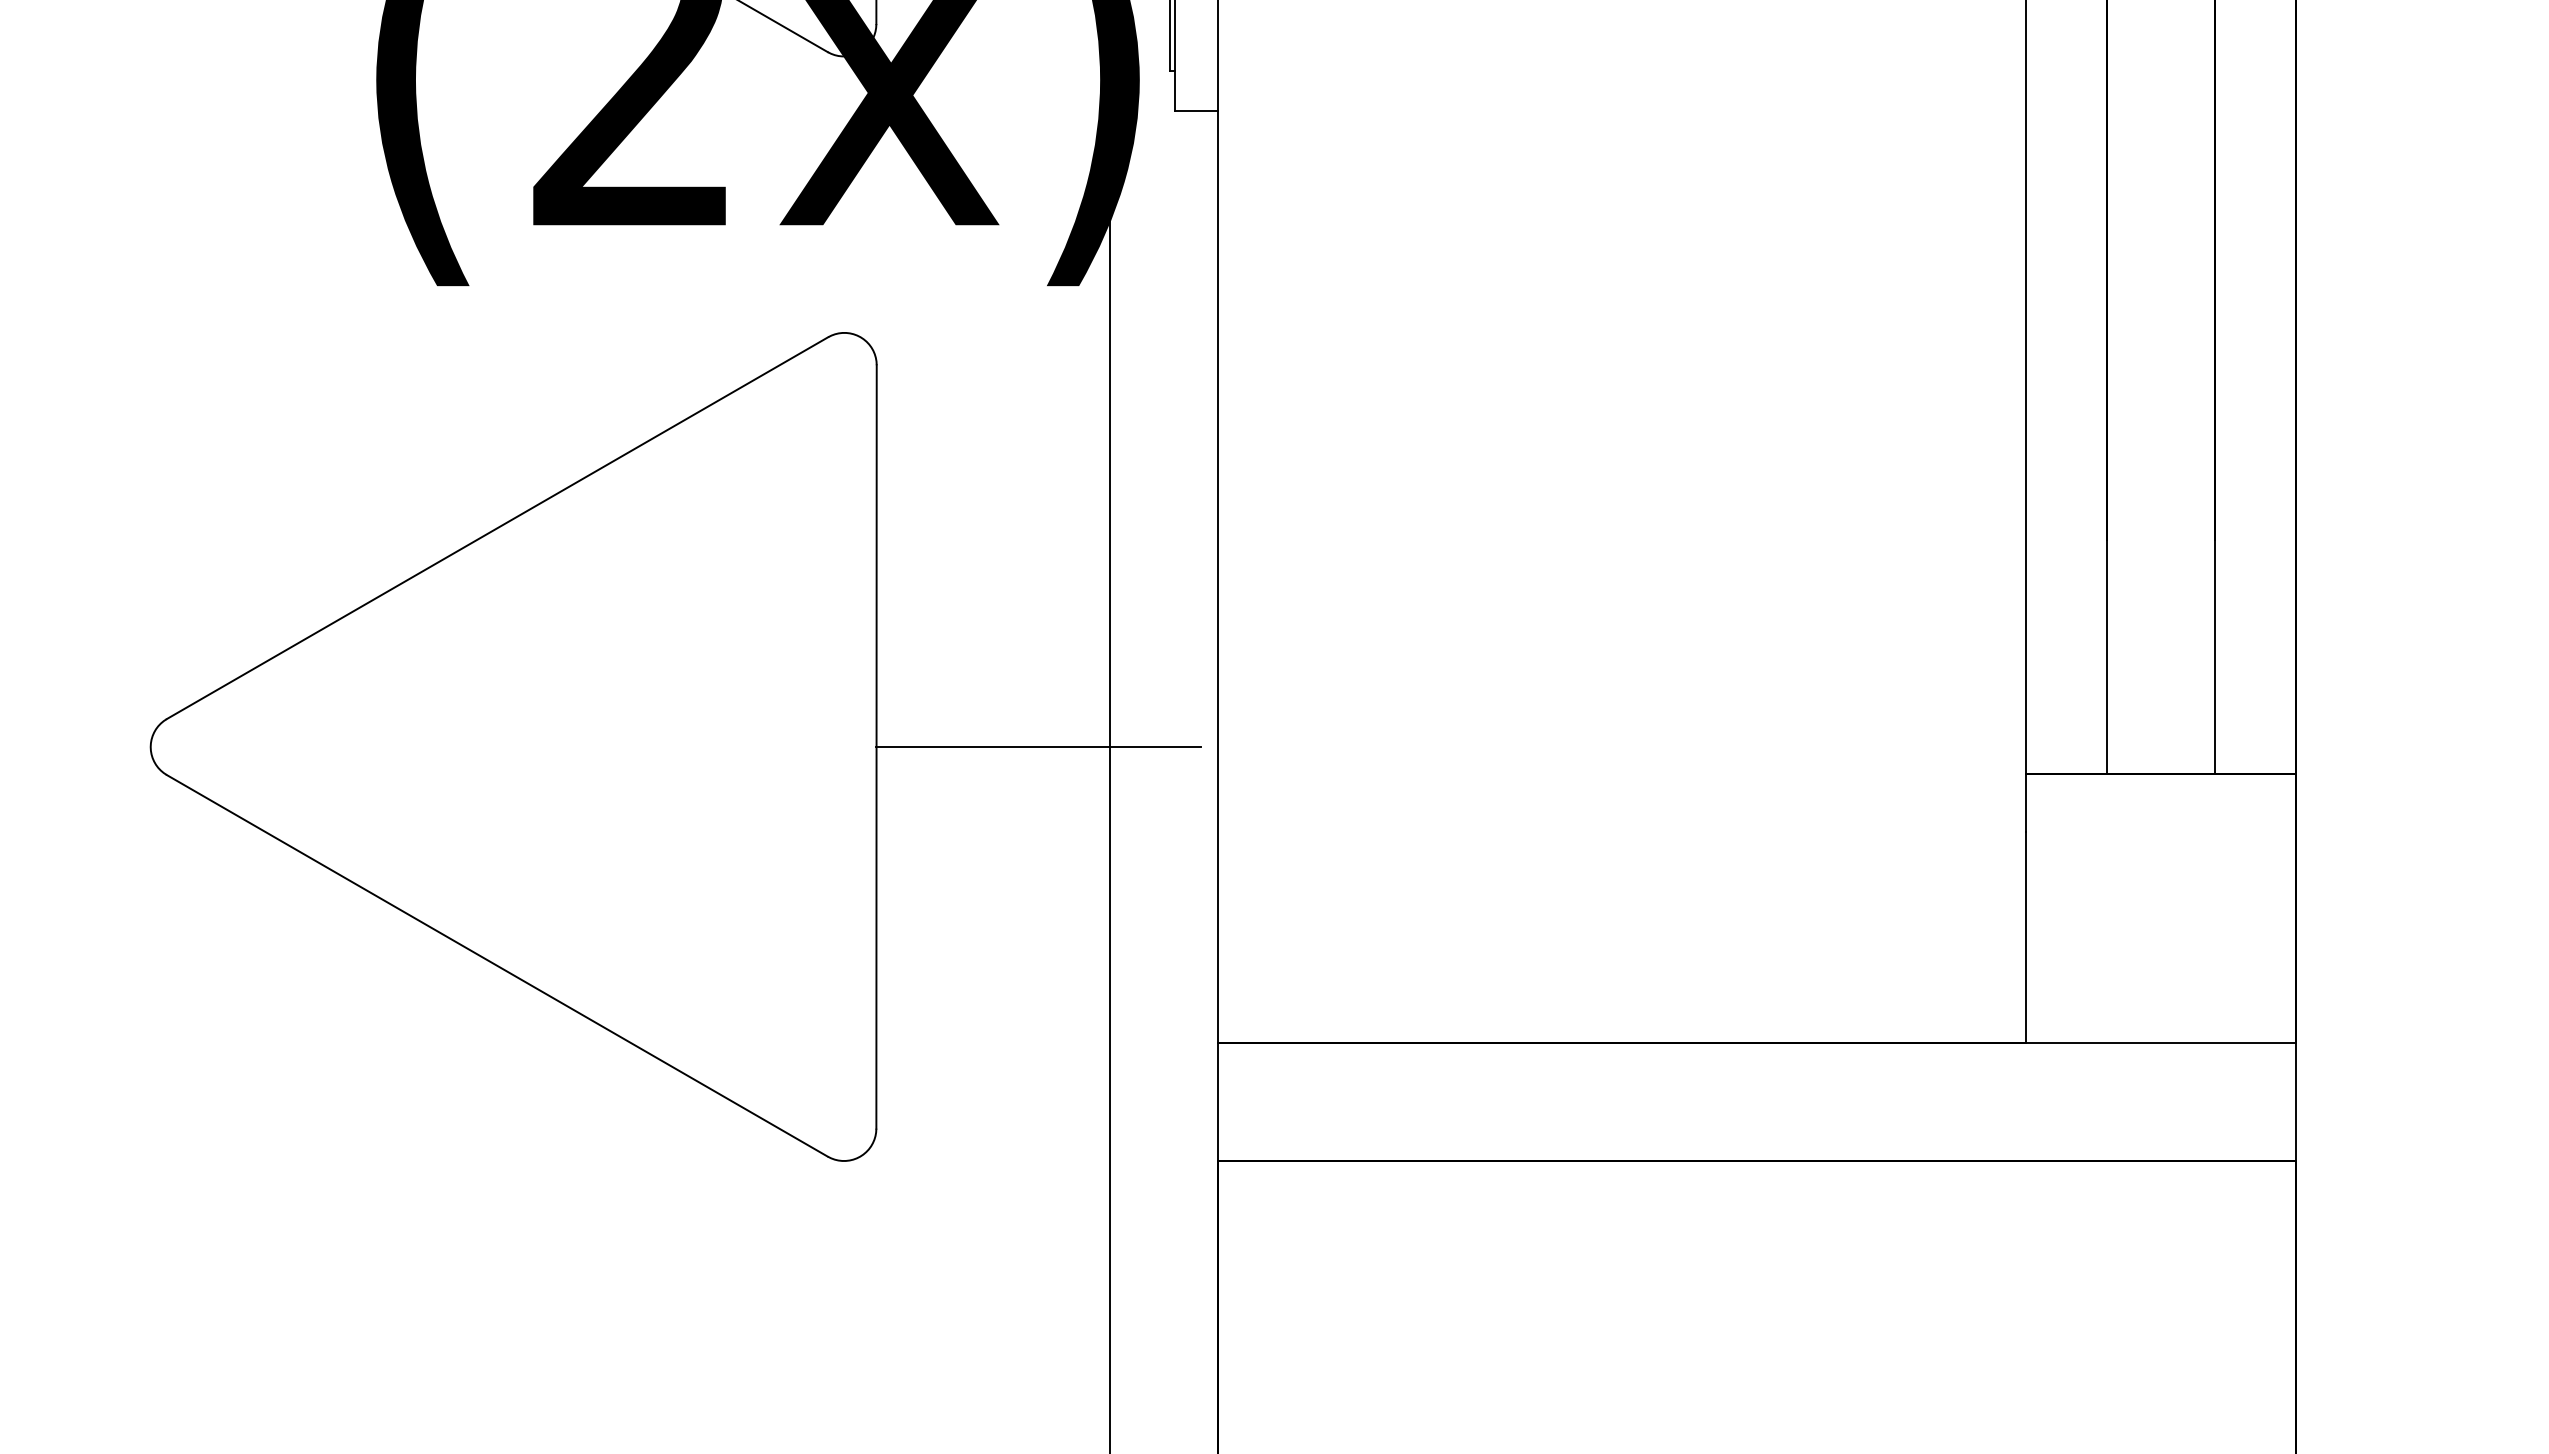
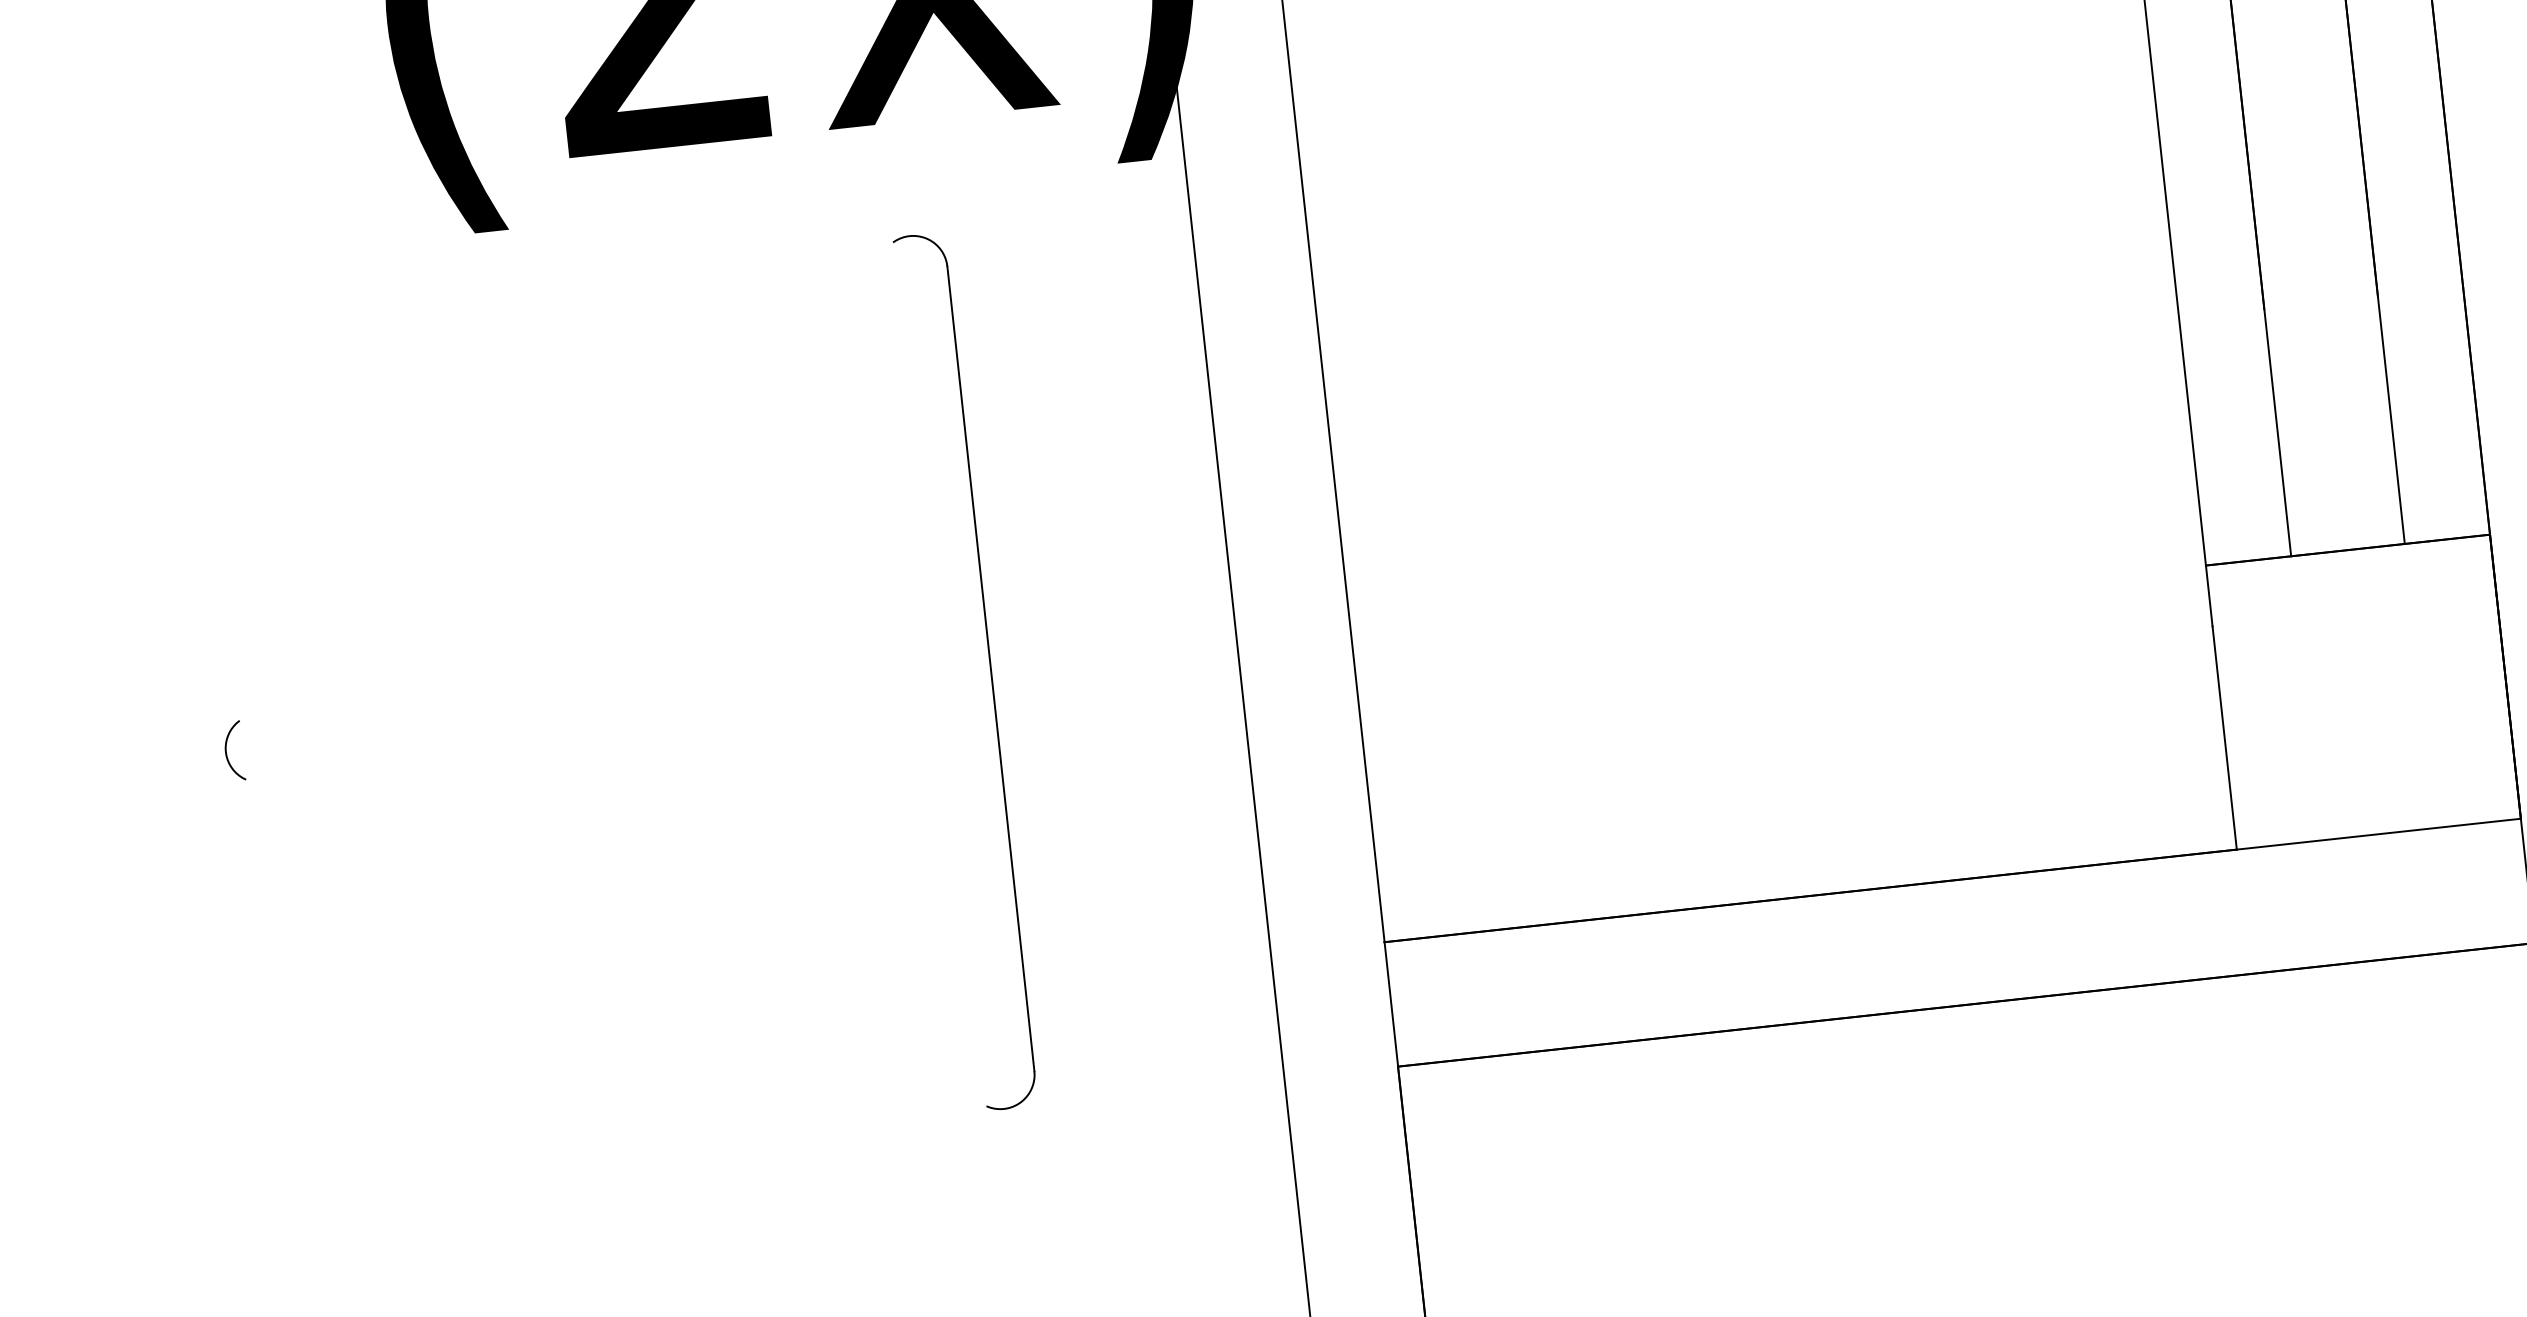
line: (497, 528) -> (566, 481), removed
line: (1038, 747) -> (1161, 650), removed
line: (496, 965) -> (615, 942), removed

